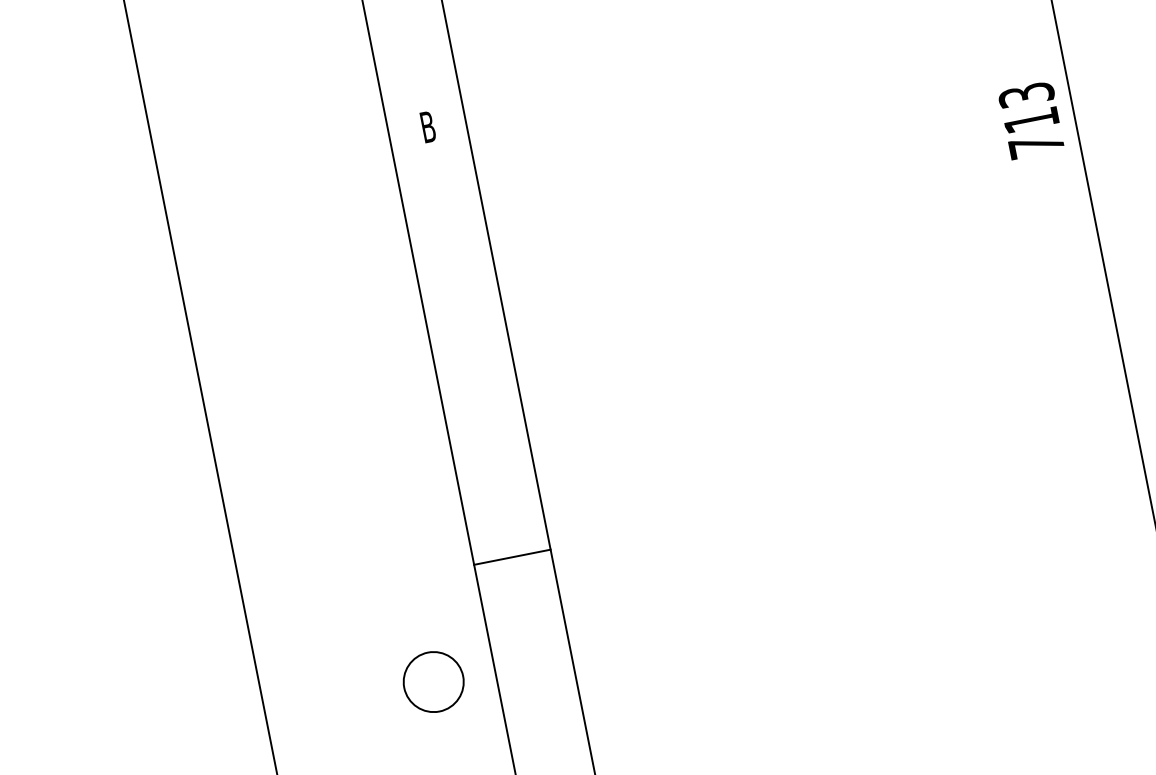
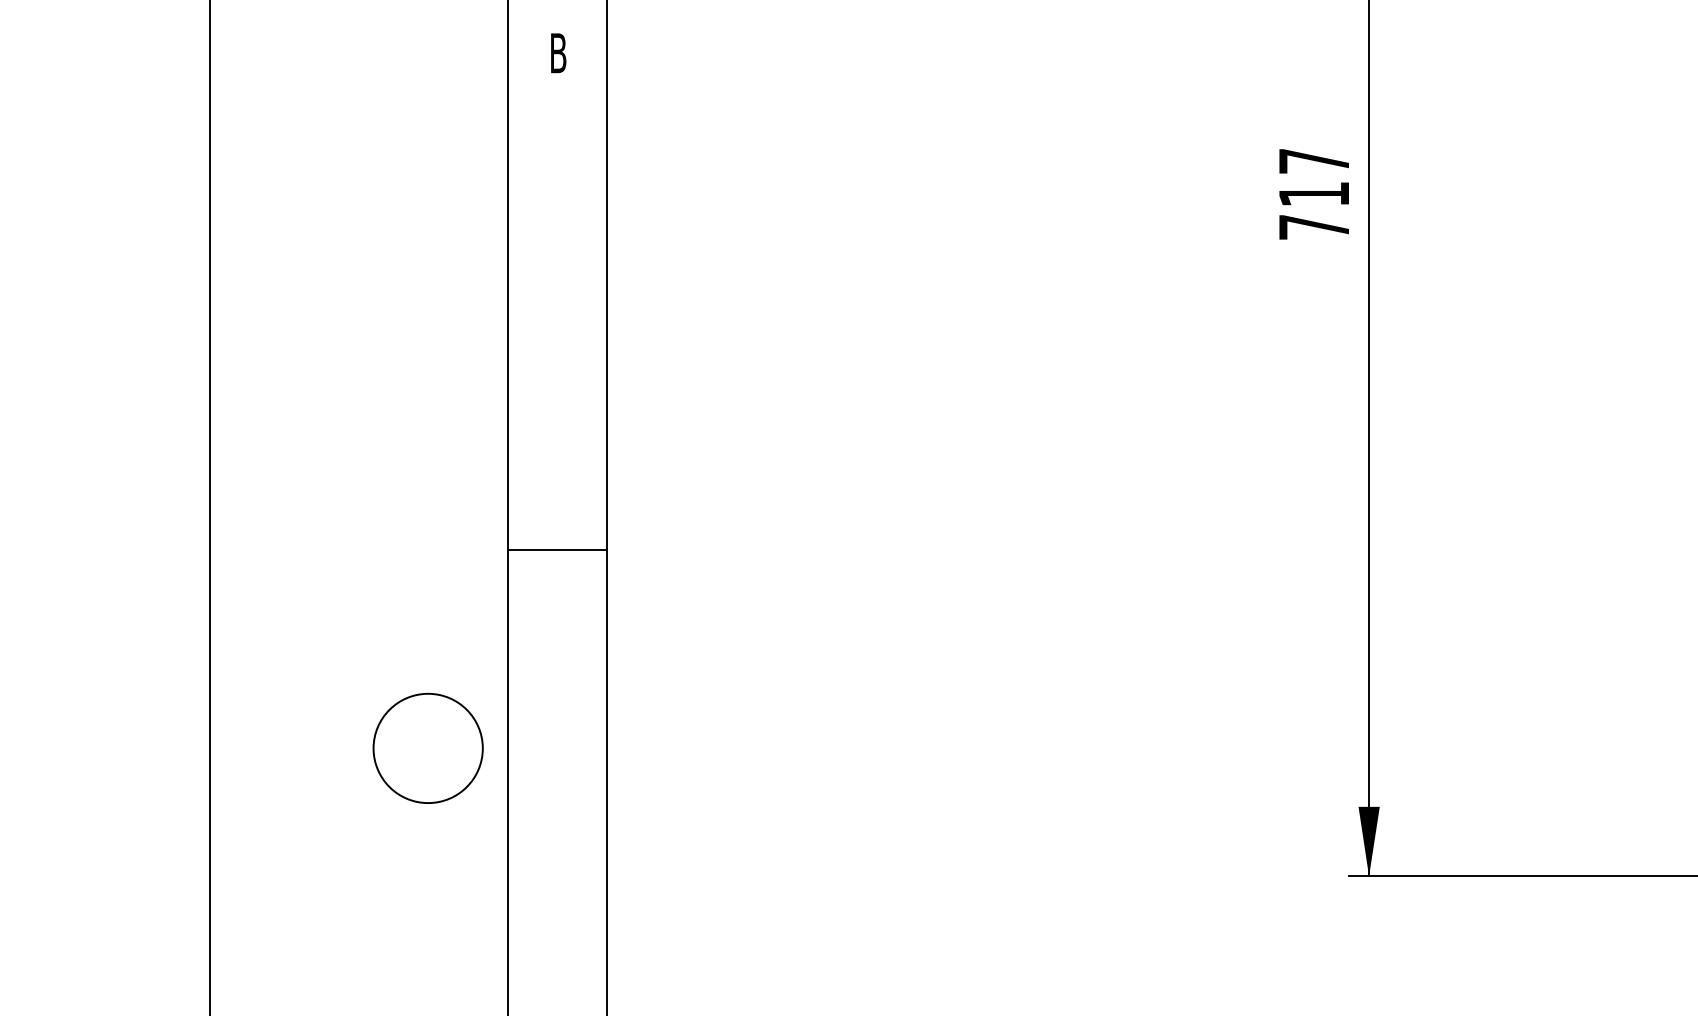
text: (1026, 95) -> (1314, 161), 713 -> 717
line: (512, 557) -> (557, 549), moved
circle: (433, 681) -> (427, 747), size x1.43

